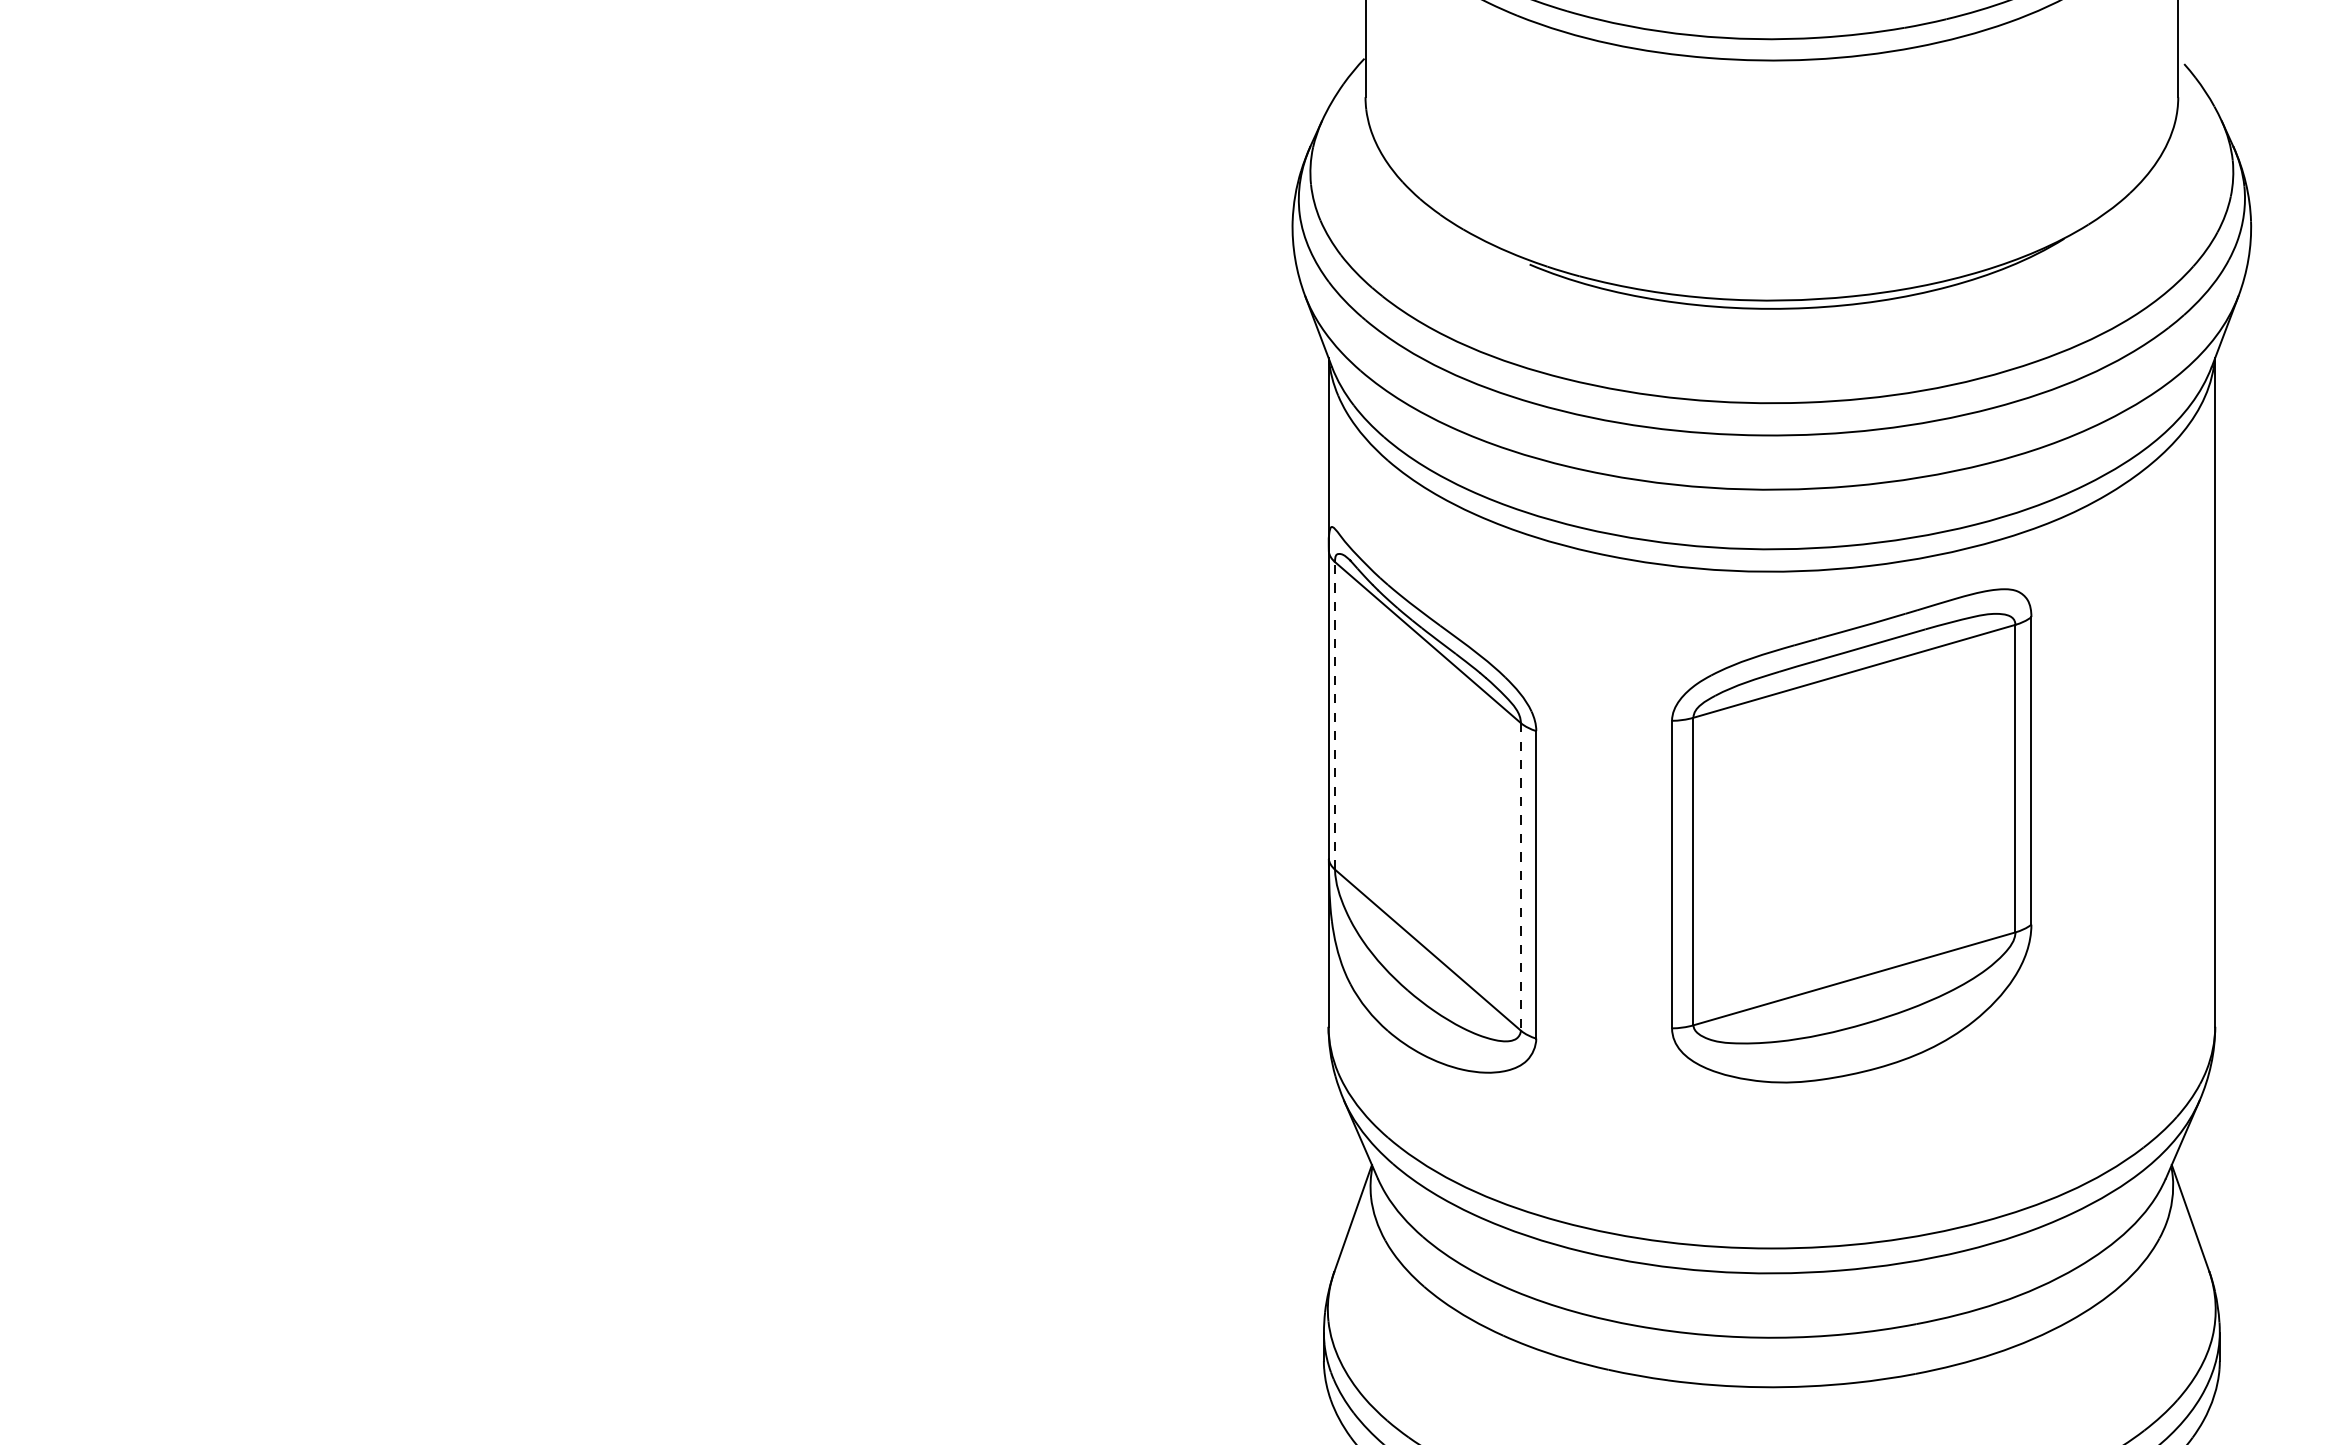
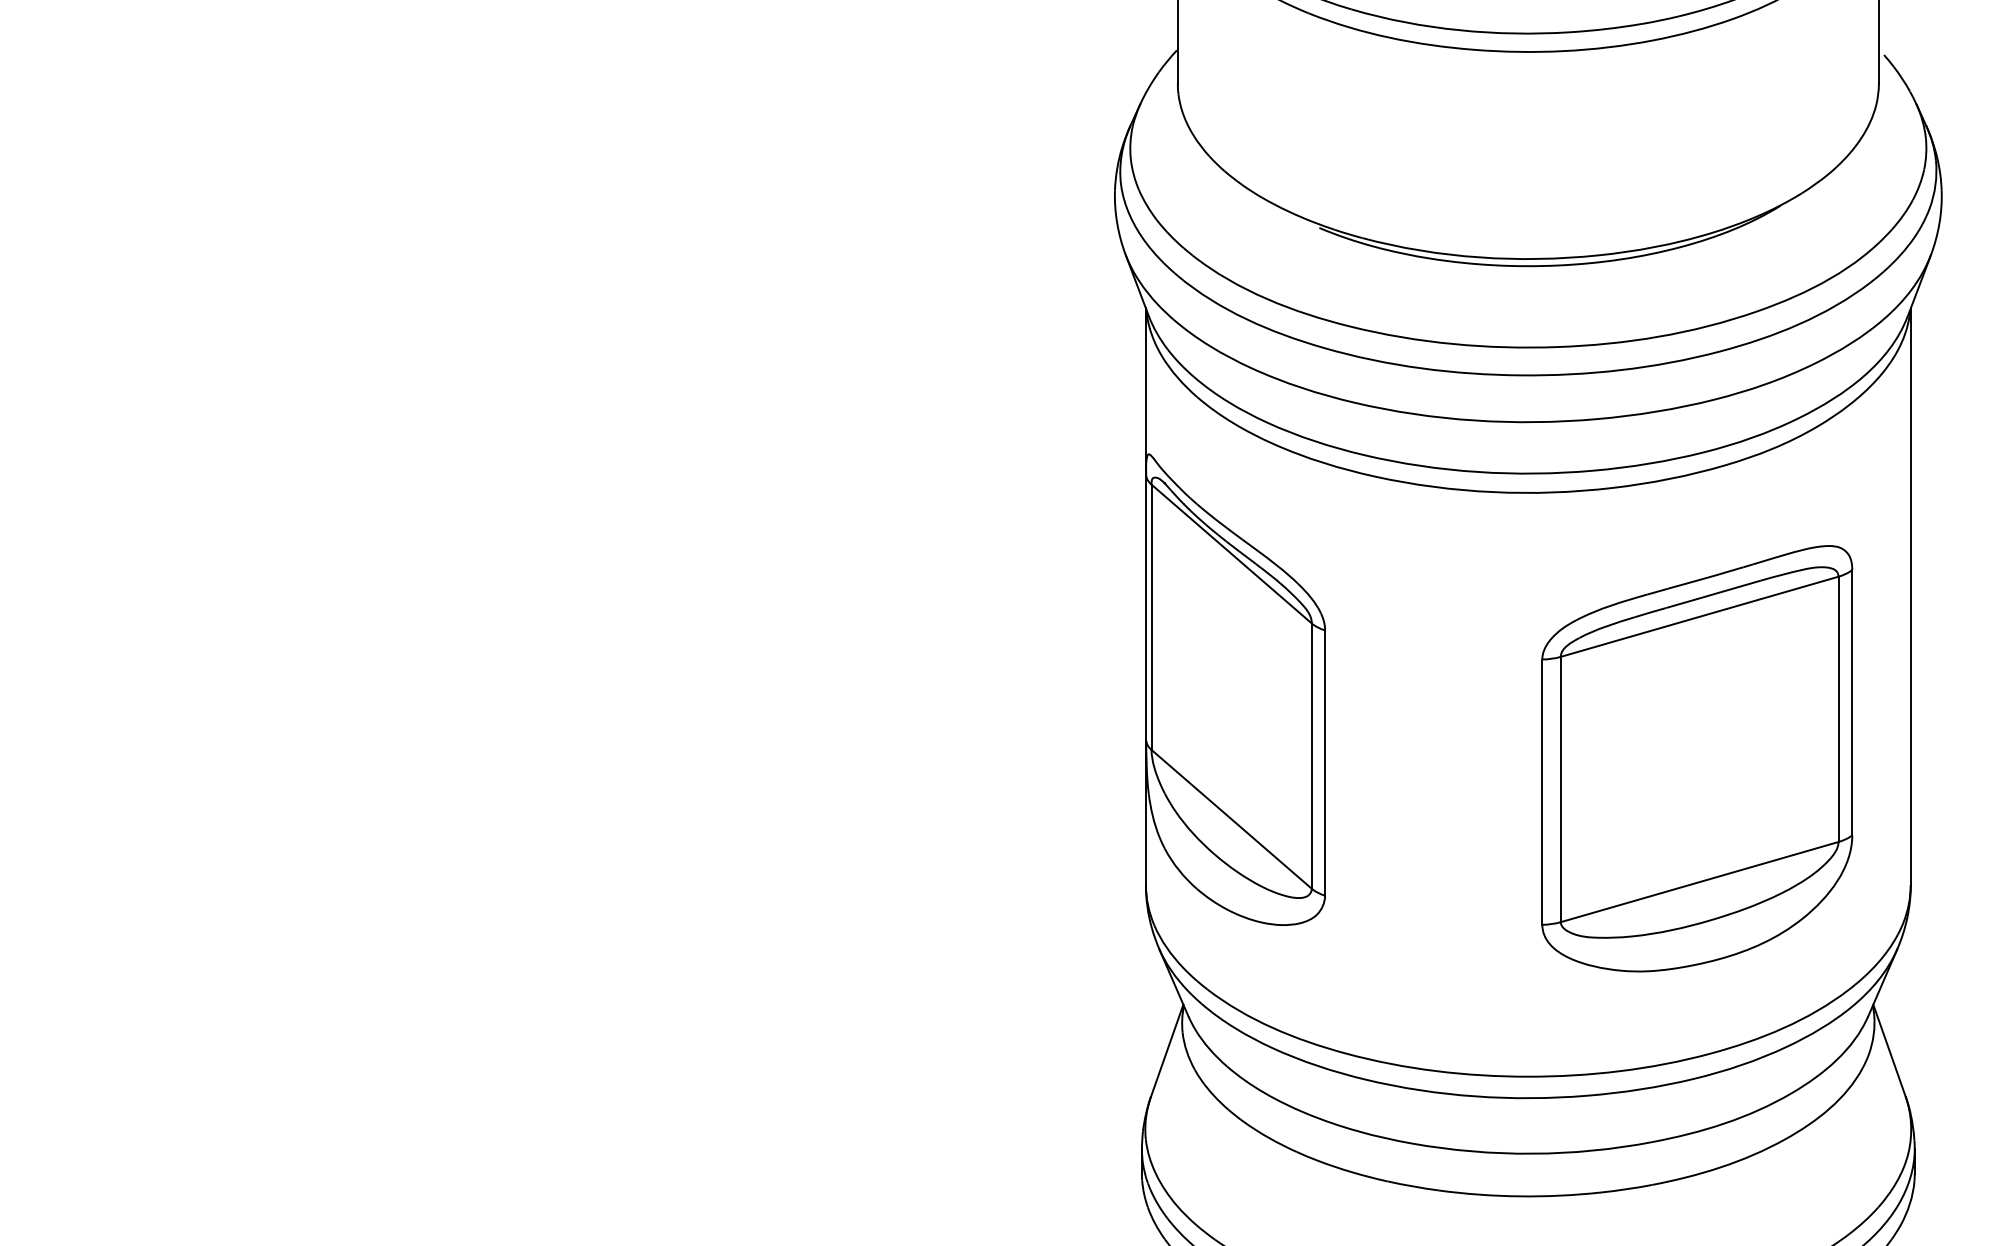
line: (1335, 715) -> (1151, 616), dashed -> solid
part: (1851, 835) -> (1697, 758), moved
line: (1520, 876) -> (1311, 755), dashed -> solid

